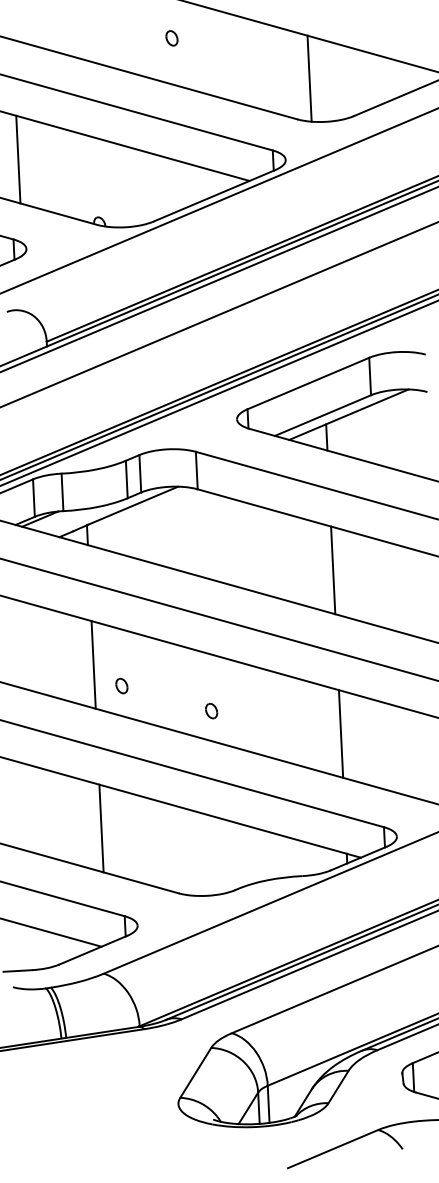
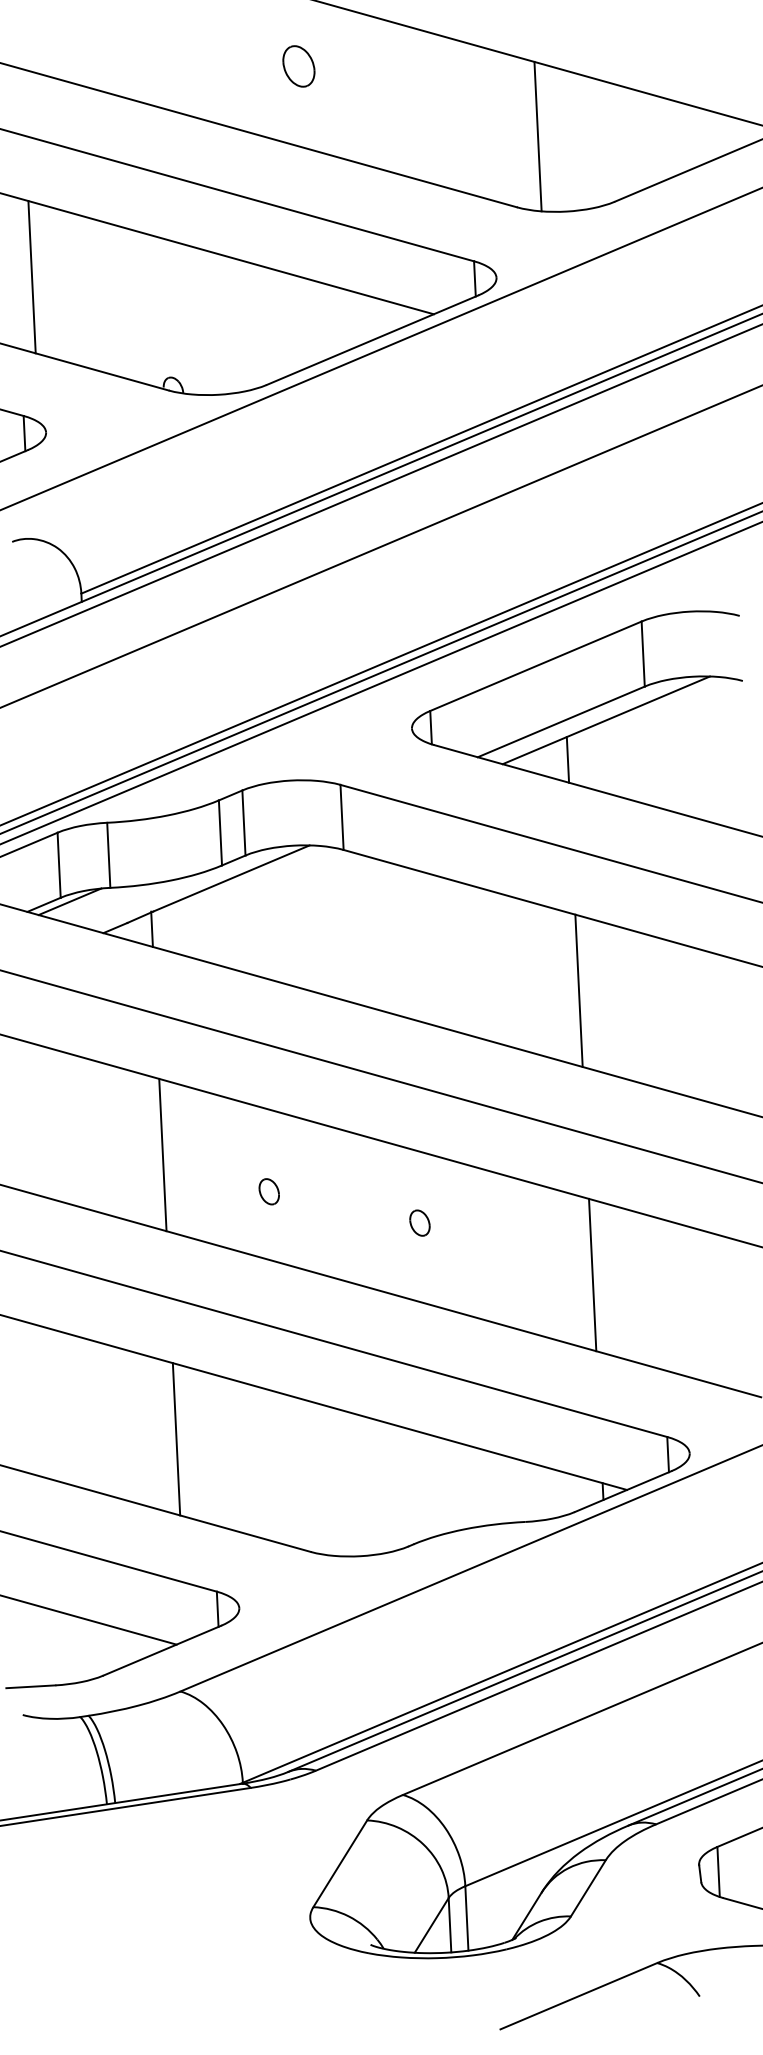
part: (171, 38) -> (298, 66), size x1.6
part: (121, 685) -> (268, 1190), moved
part: (211, 710) -> (419, 1222), moved

